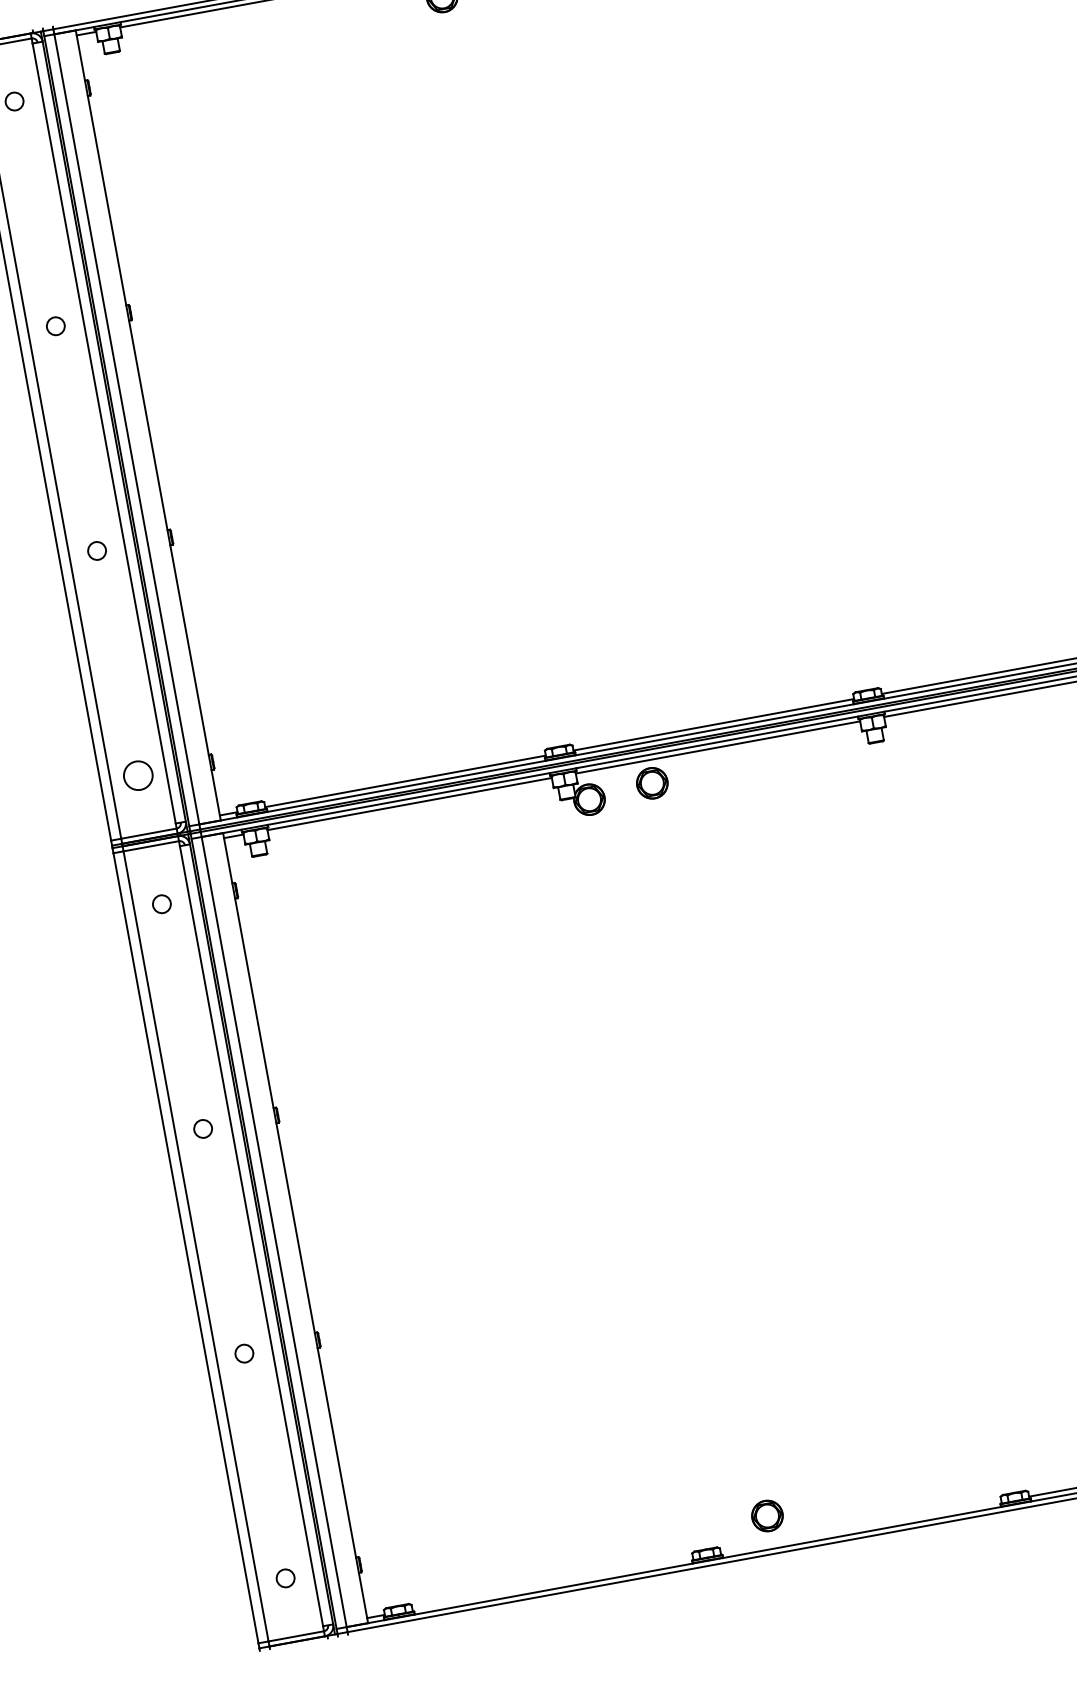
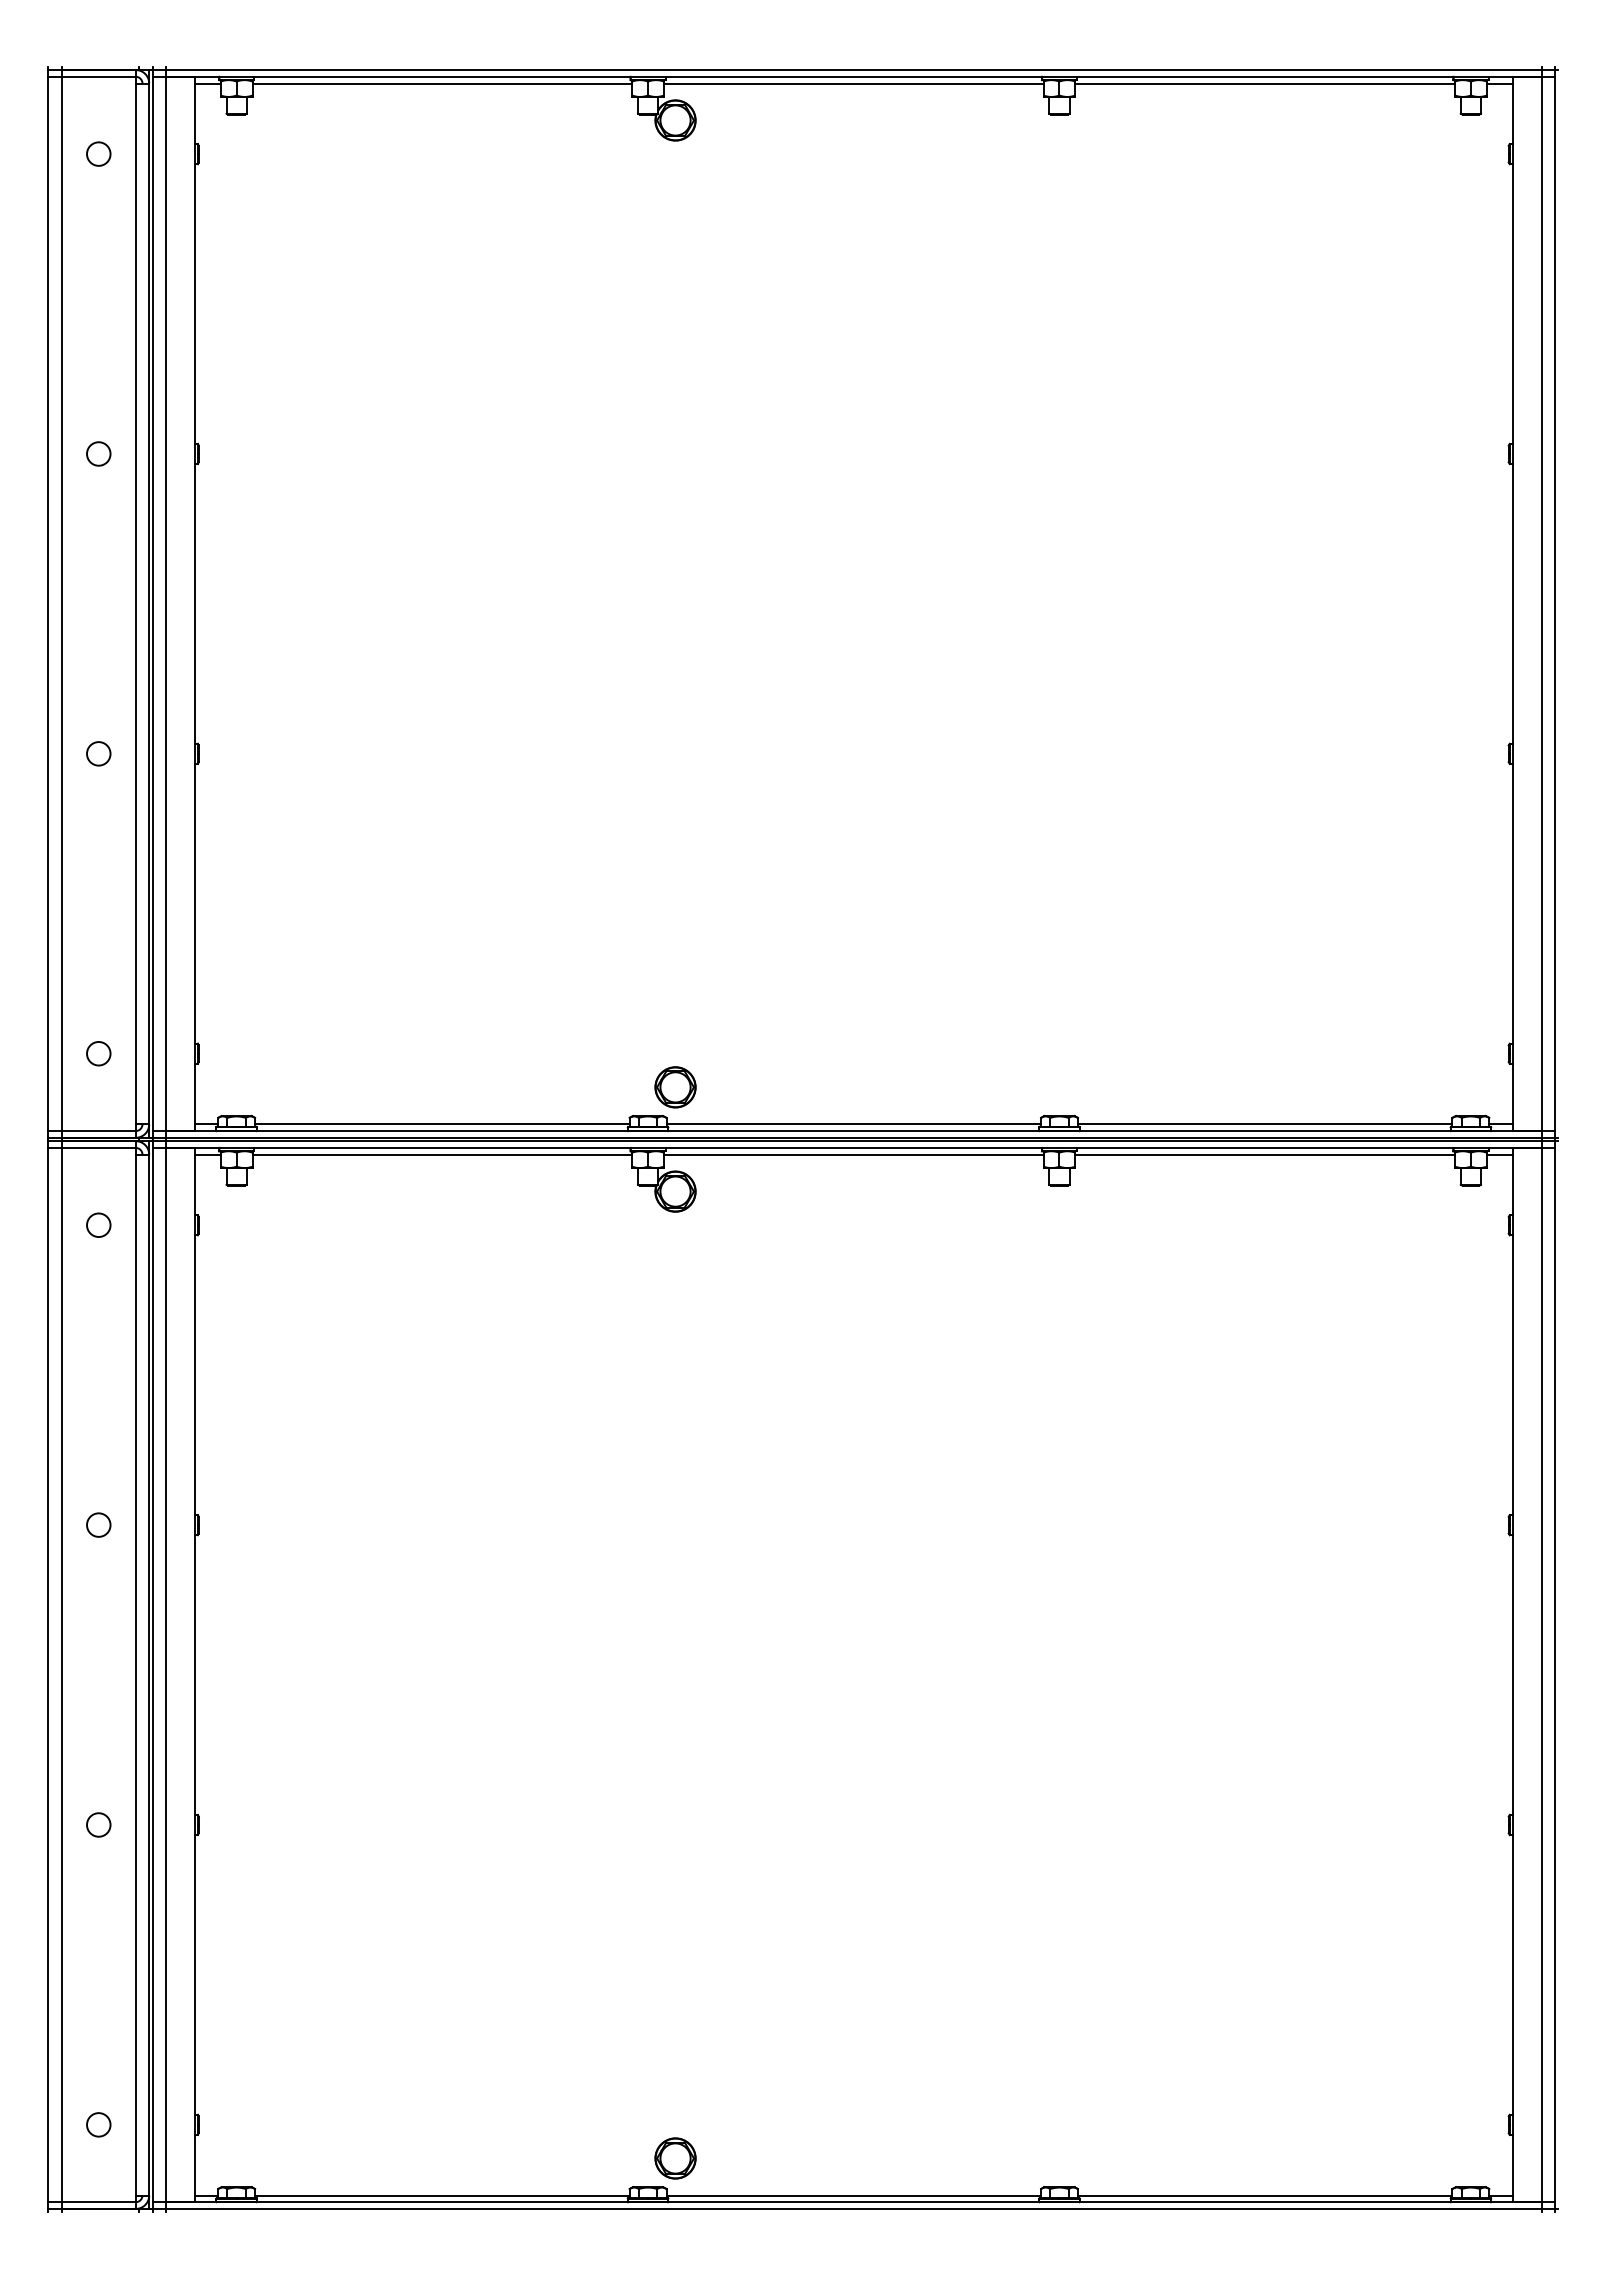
circle: (138, 775) -> (98, 1053), size x0.62
part: (652, 783) -> (675, 1087), moved
part: (767, 1516) -> (675, 2158), moved
line: (860, 1527) -> (853, 2195), added
line: (552, 1584) -> (442, 2195), added

